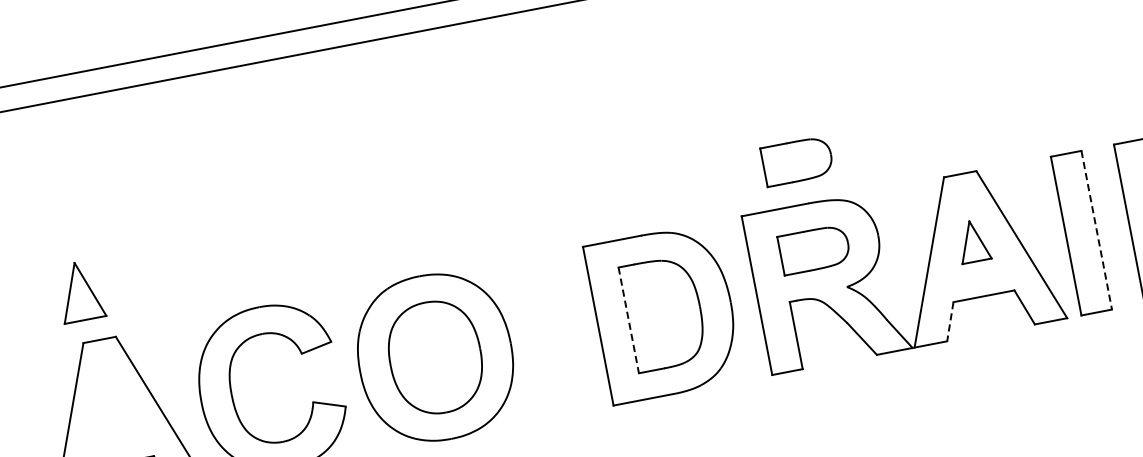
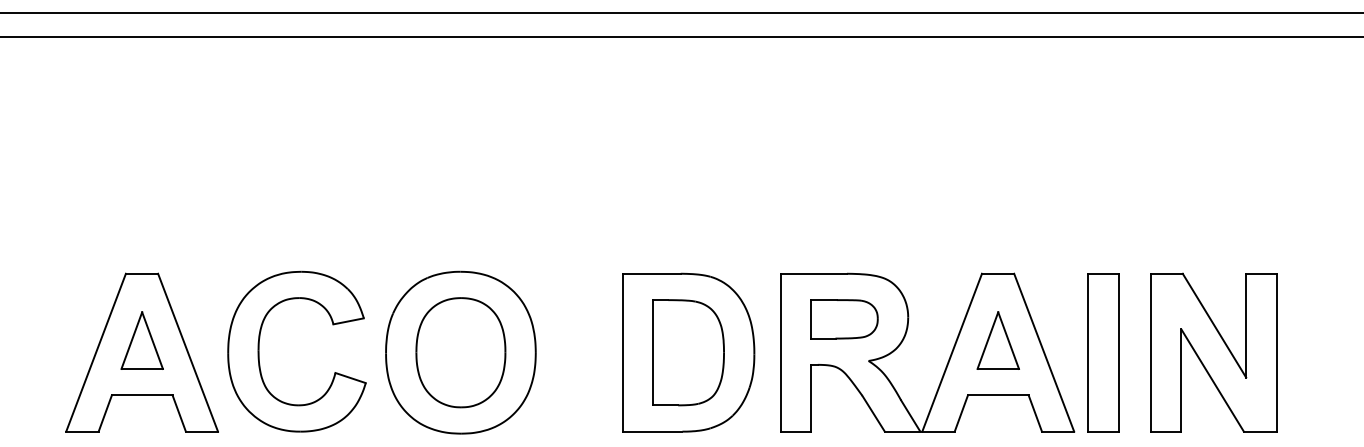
part: (797, 161) -> (844, 231), removed
line: (1096, 230) -> (1118, 352), dashed -> solid
part: (972, 241) -> (997, 340), size x1.43
part: (79, 291) -> (141, 340), moved
line: (629, 320) -> (653, 352), dashed -> solid
line: (950, 321) -> (961, 413), dashed -> solid

